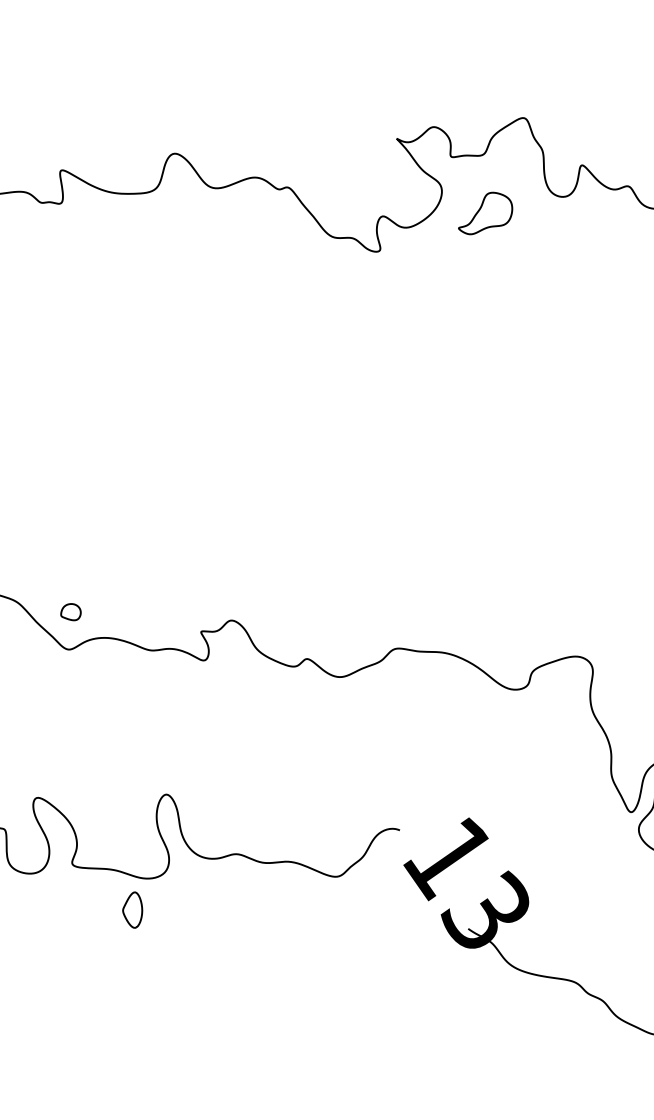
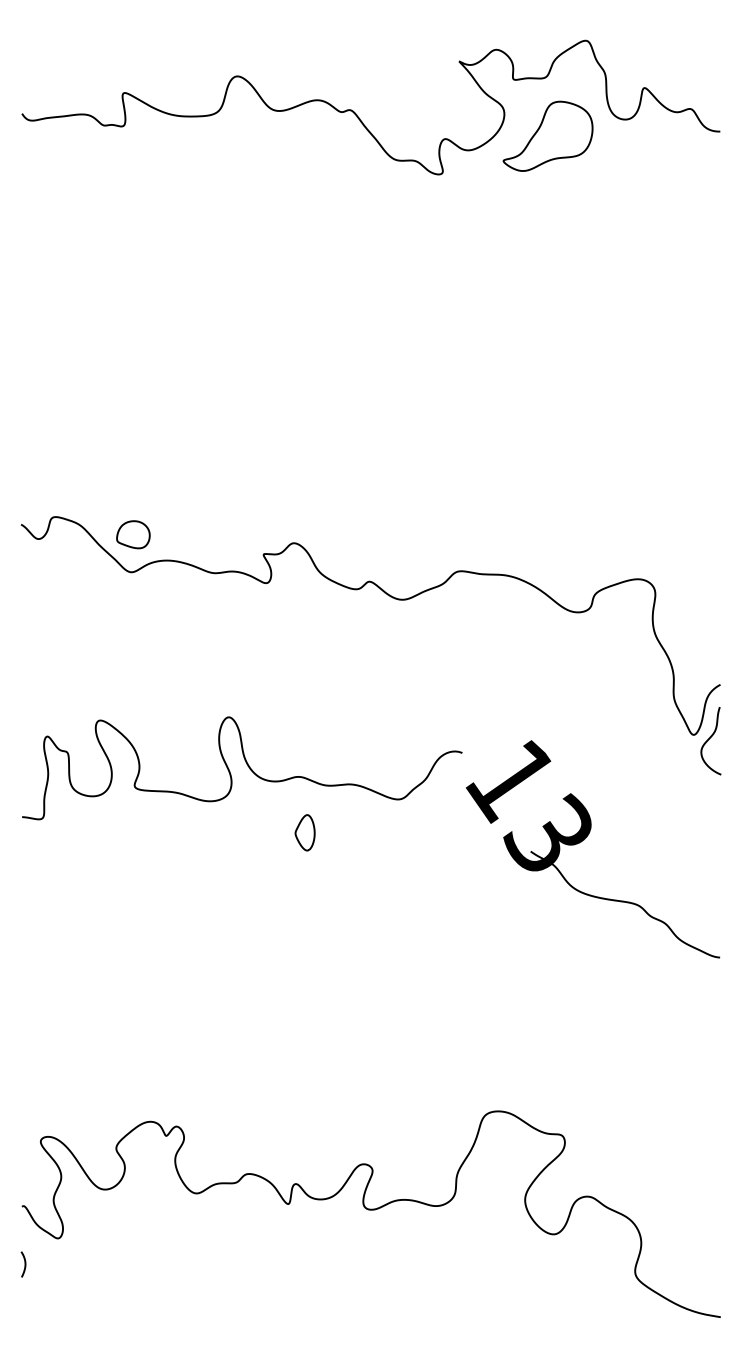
part: (485, 212) -> (547, 135), size x1.67
part: (71, 611) -> (133, 534), size x1.67
part: (132, 909) -> (304, 832), moved

